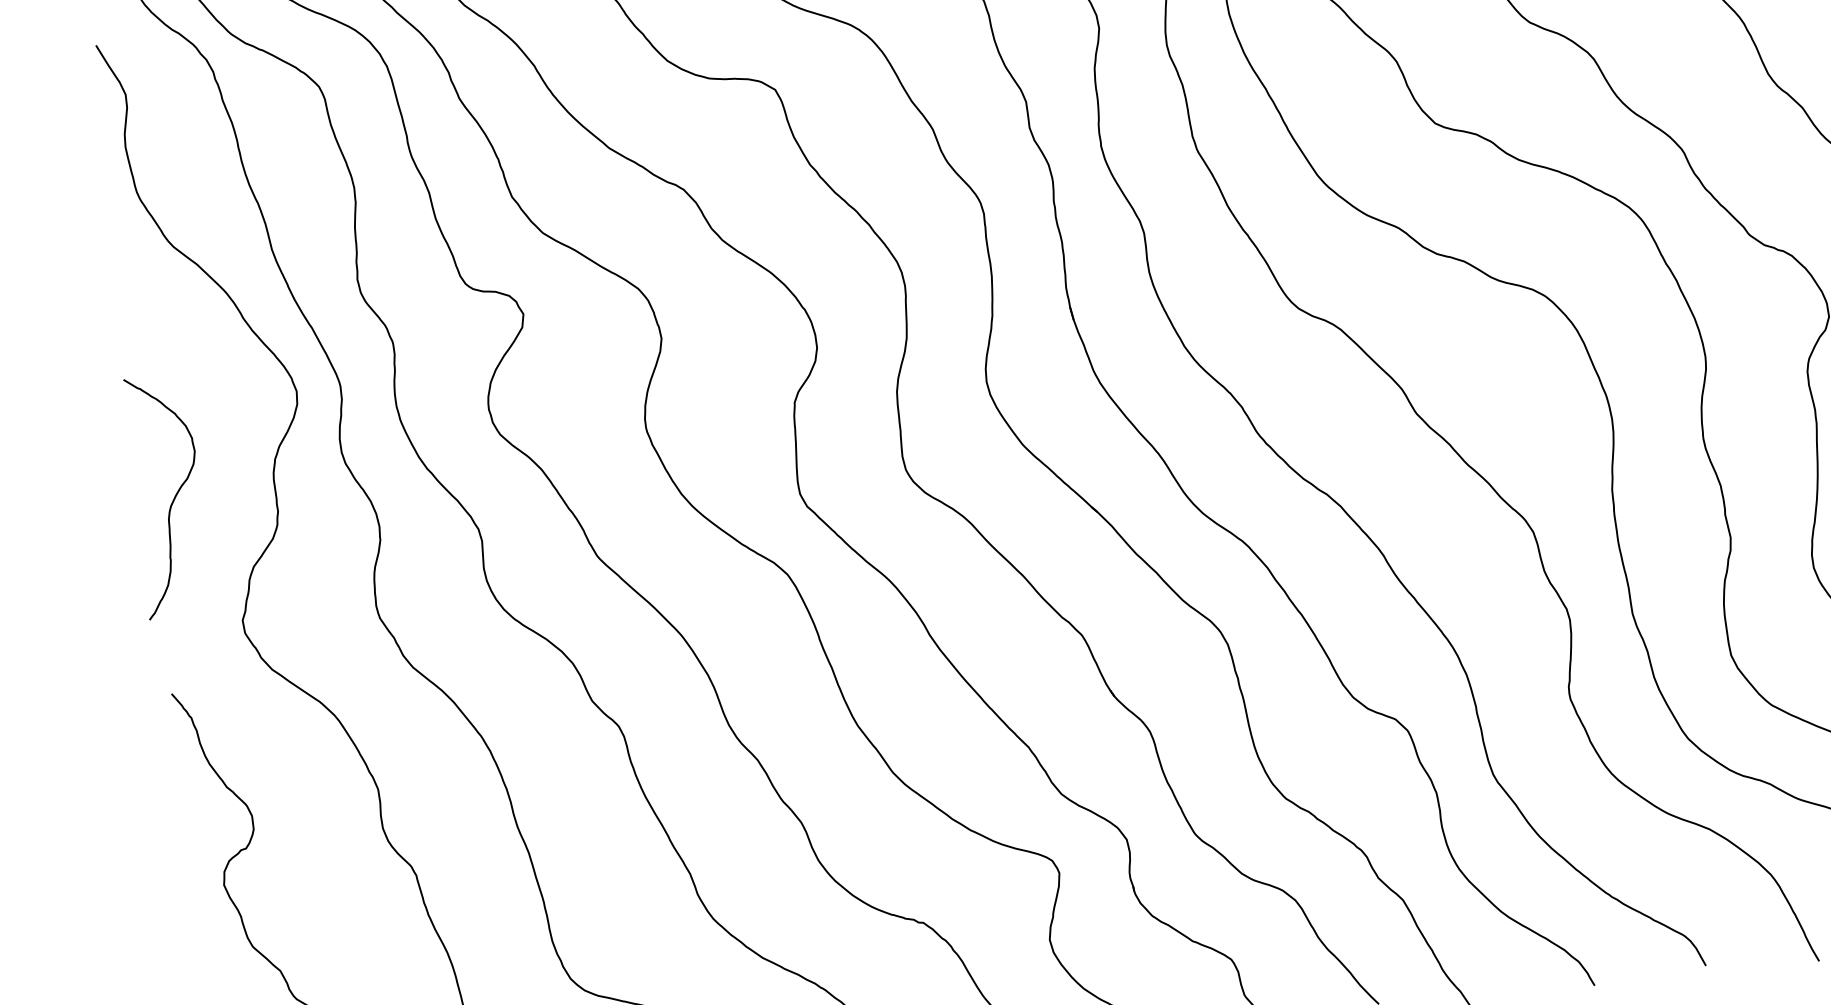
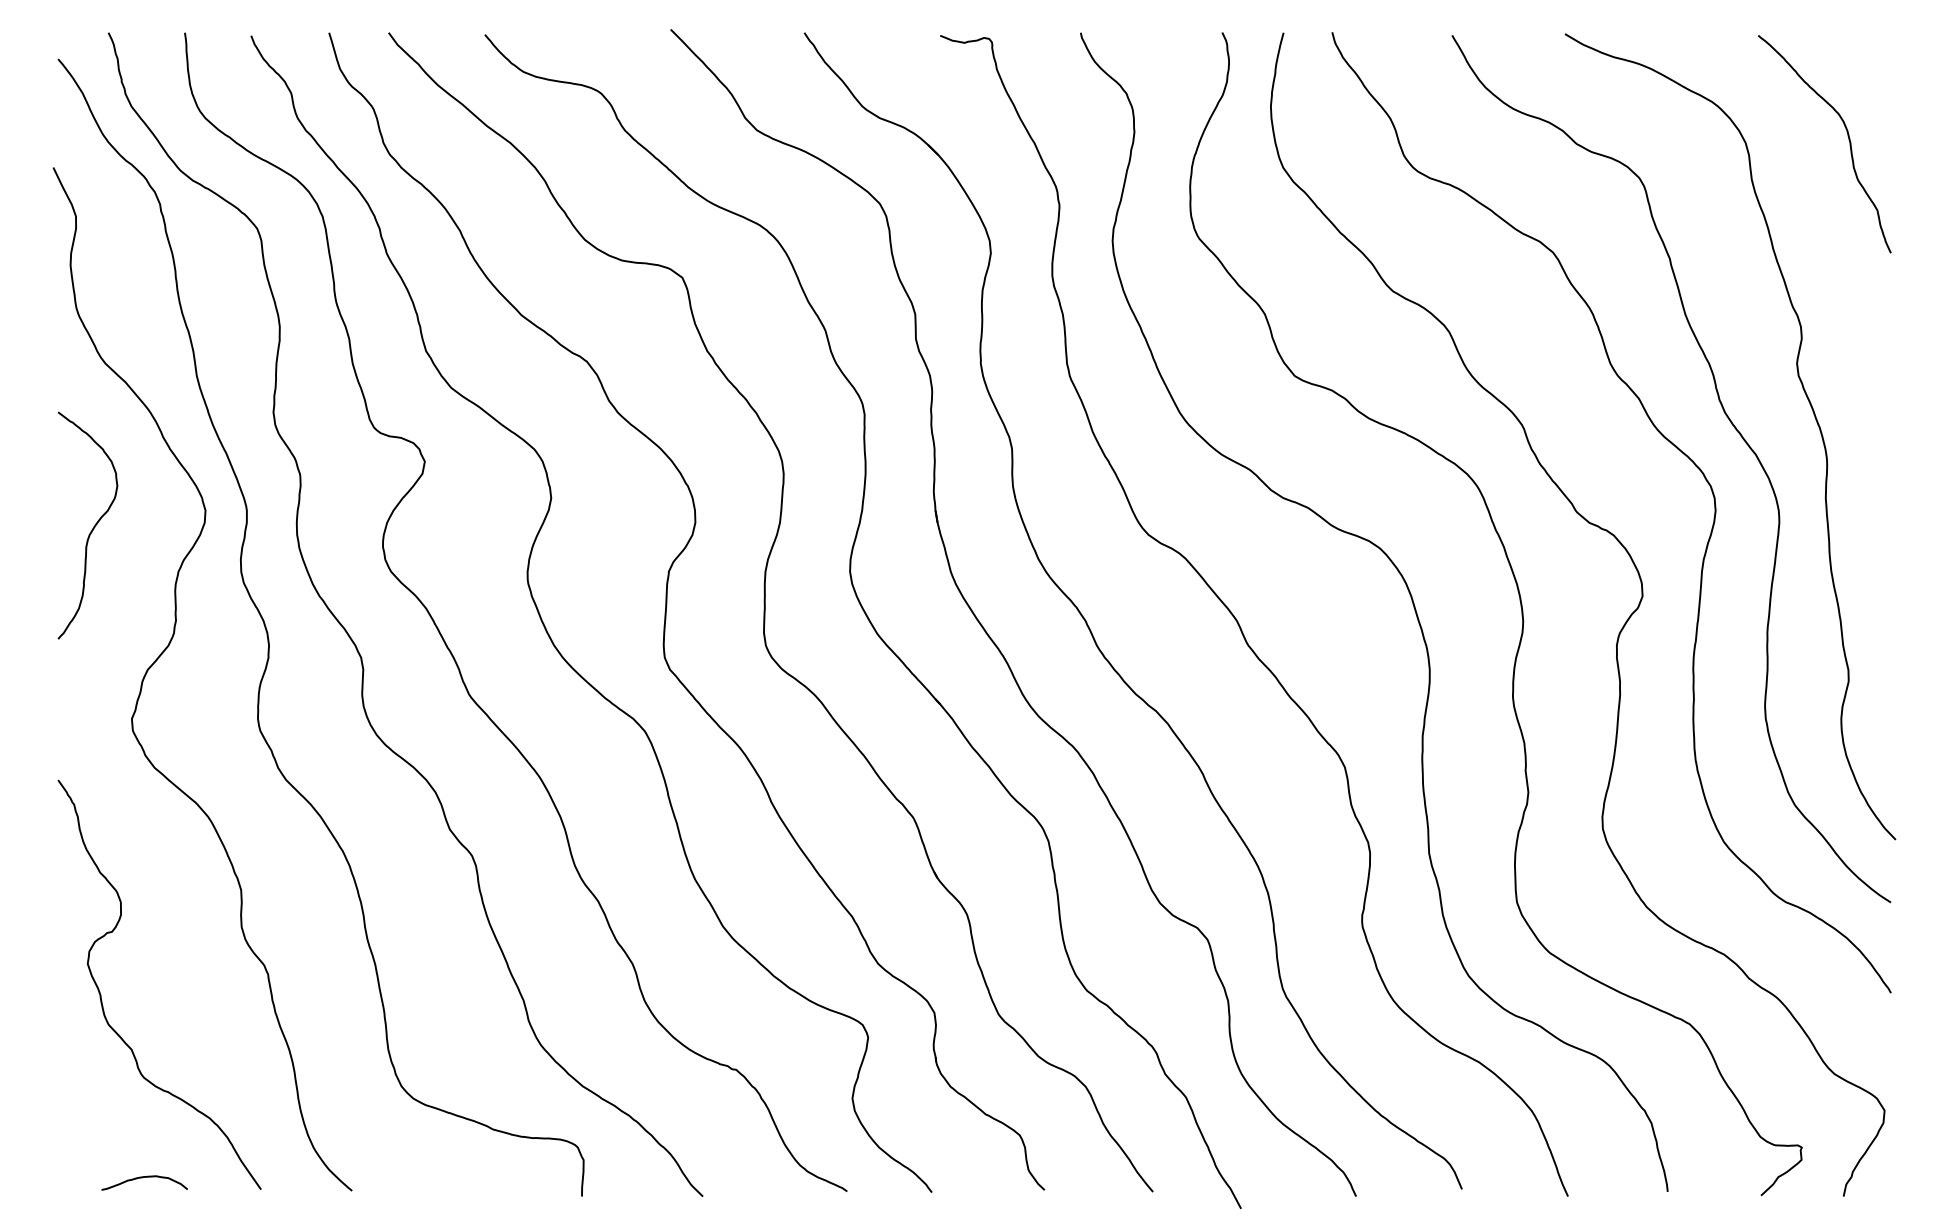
curve: (172, 500) -> (91, 529), moved

